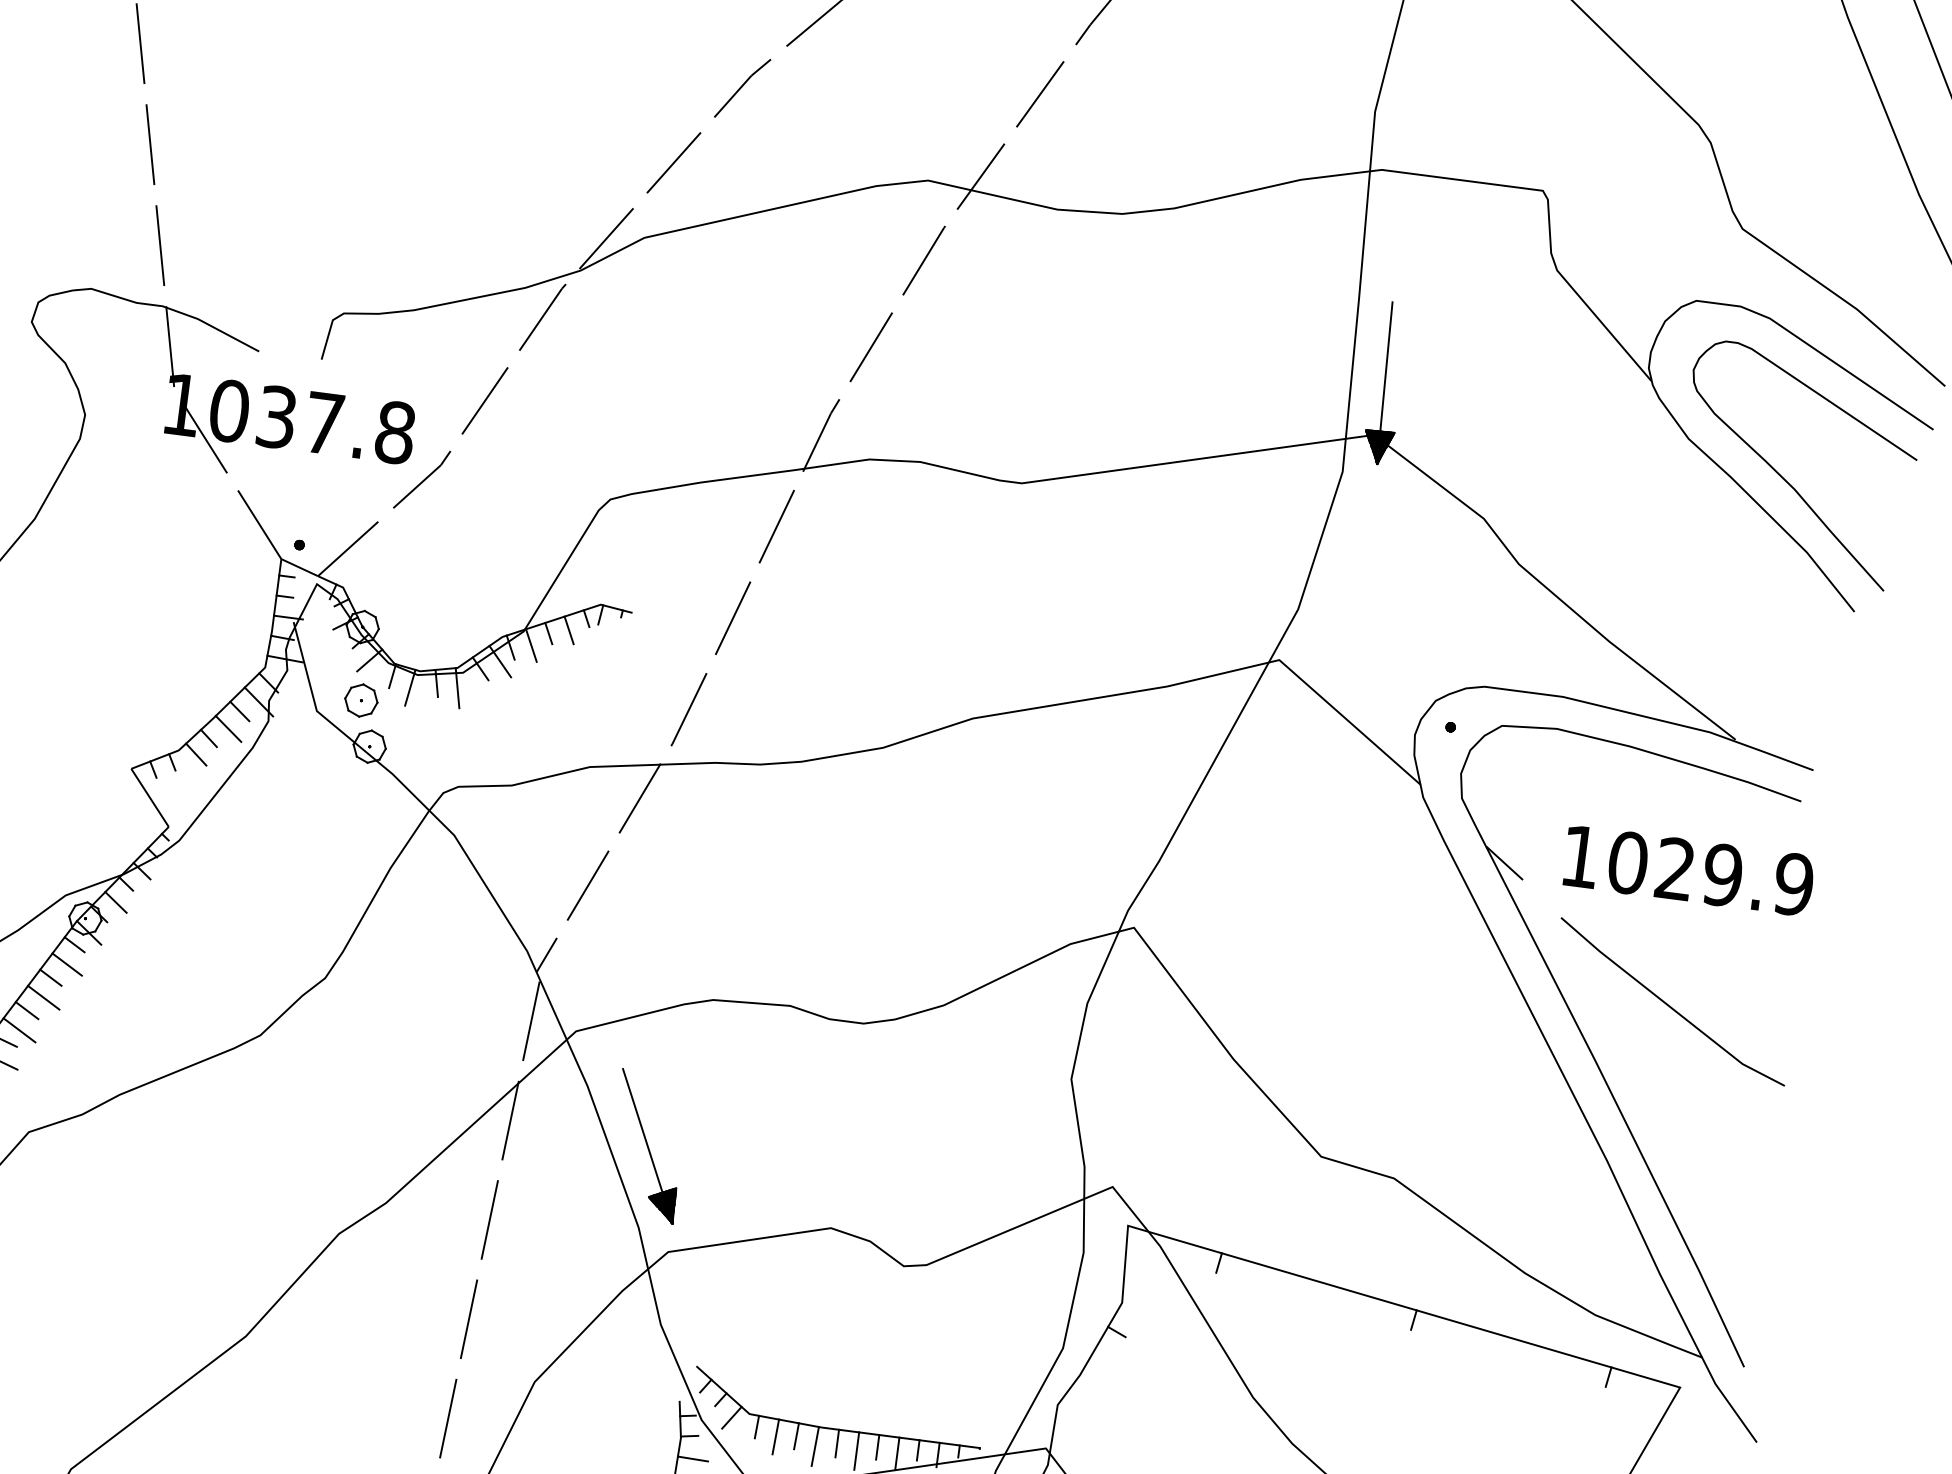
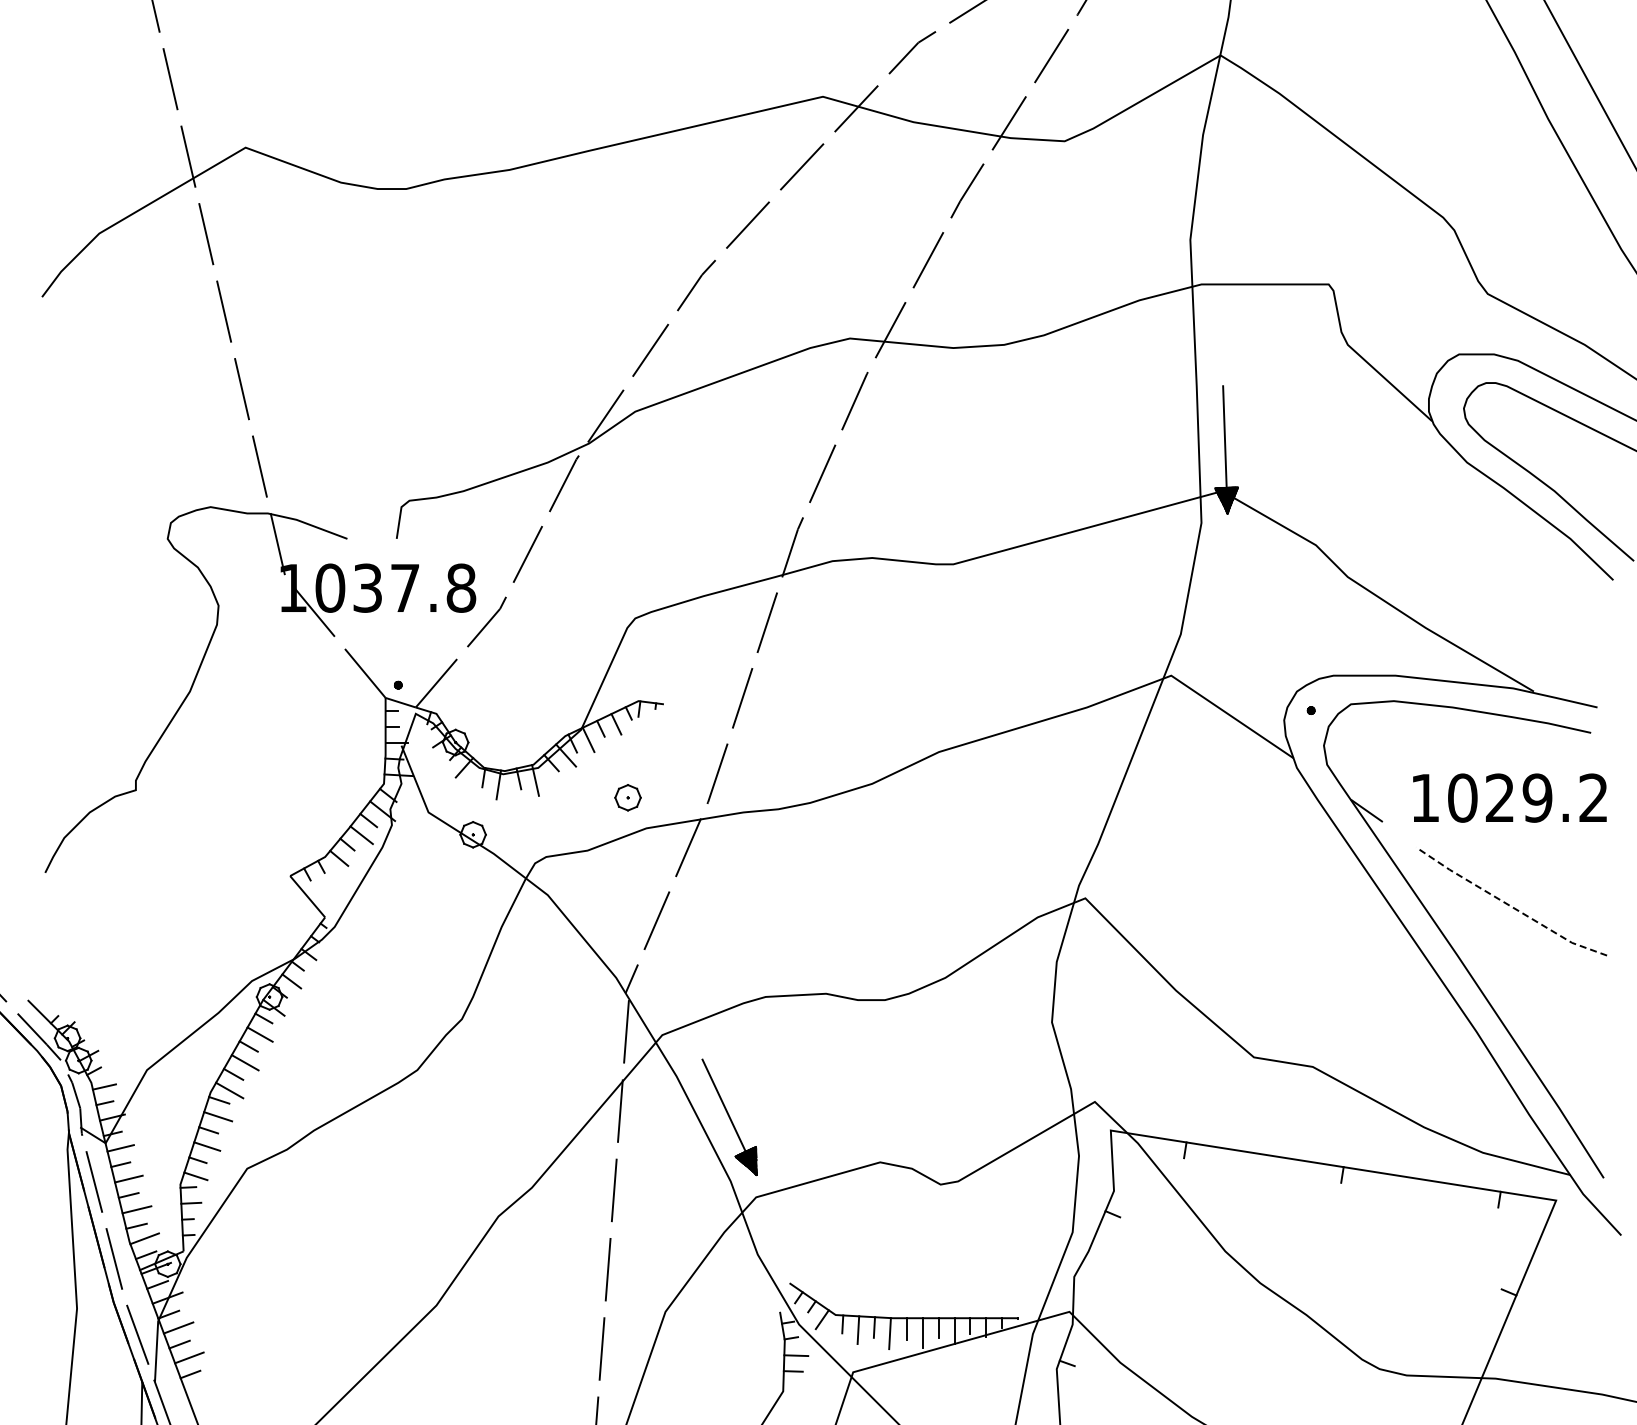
part: (360, 700) -> (627, 797), moved
text: (1793, 883) -> (1593, 797), 1029.9 -> 1029.2
line: (1669, 1006) -> (1509, 905), solid -> dashed

